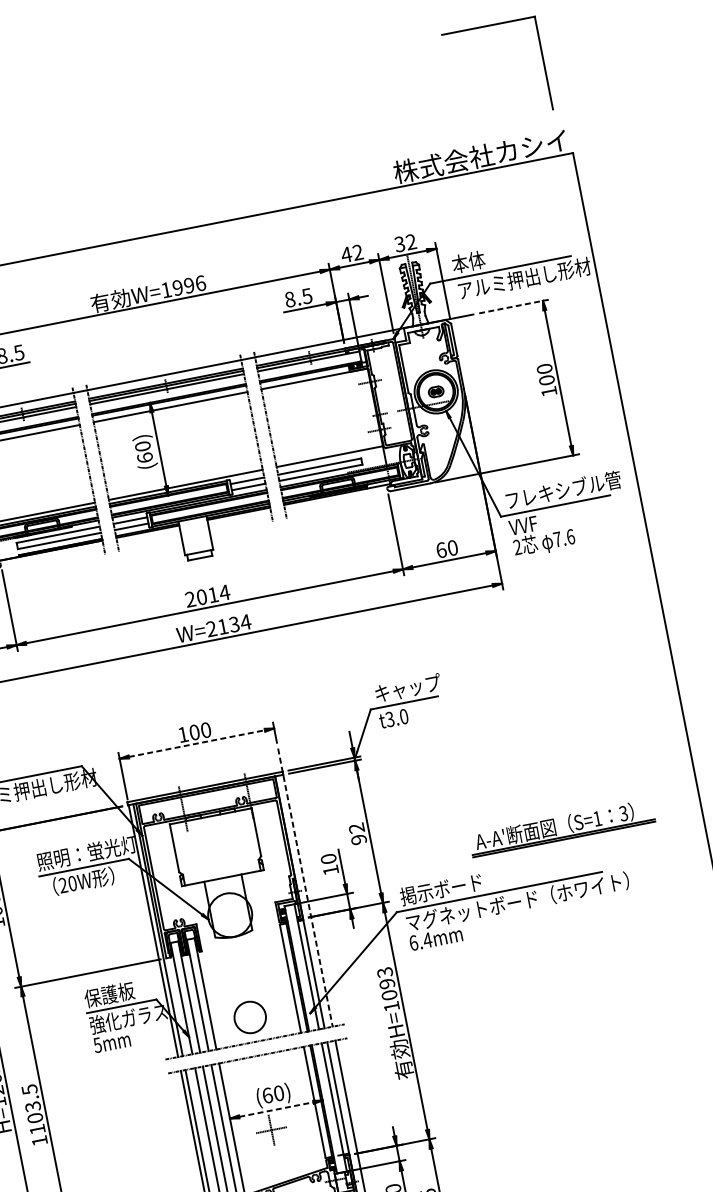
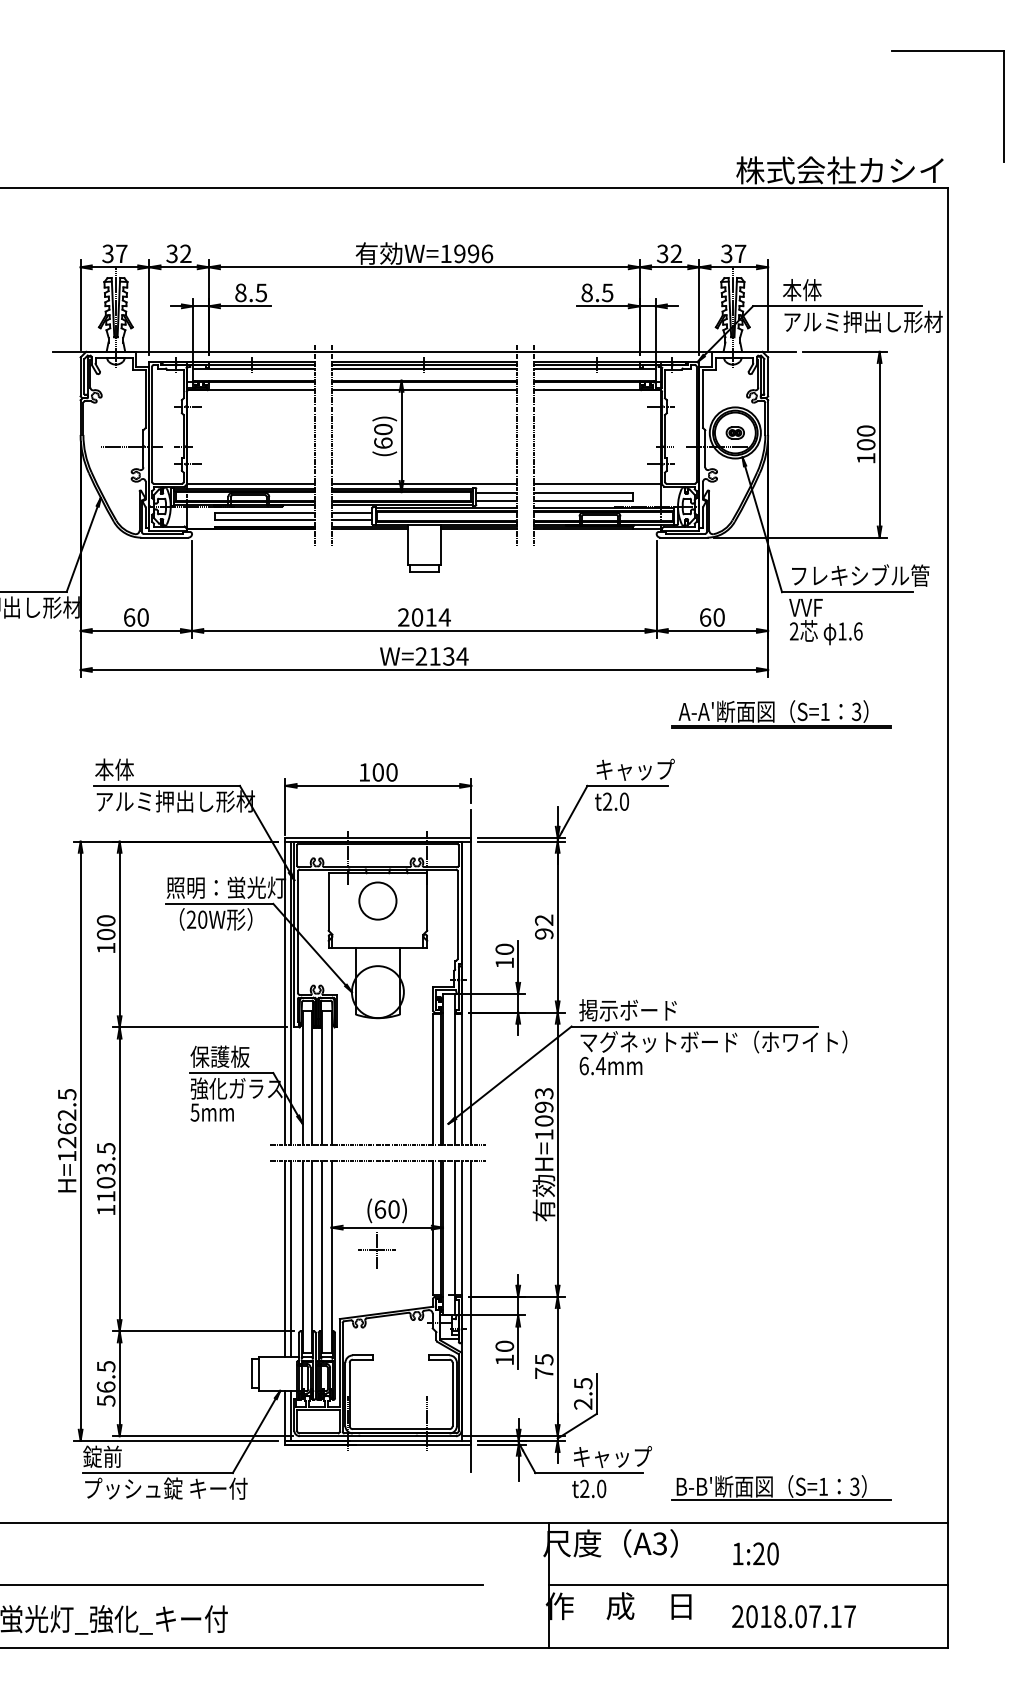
part: (488, 26) -> (947, 51), moved
text: (411, 241) -> (740, 253), 32 -> 37
text: (346, 254) -> (662, 253), 42 -> 32
line: (513, 306) -> (844, 351), dashed -> solid
text: (557, 539) -> (842, 631), 7.6 -> 1.6
text: (389, 719) -> (607, 801), t3.0 -> t2.0
line: (196, 743) -> (378, 785), dashed -> solid
part: (555, 829) -> (774, 714), moved
line: (305, 887) -> (471, 977), dashed -> solid
circle: (249, 1017) -> (377, 900), moved
line: (276, 1109) -> (387, 1227), dashed -> solid

